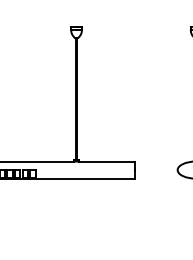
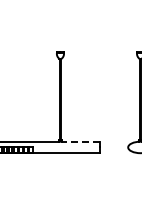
line: (107, 161) -> (81, 141), solid -> dashed

